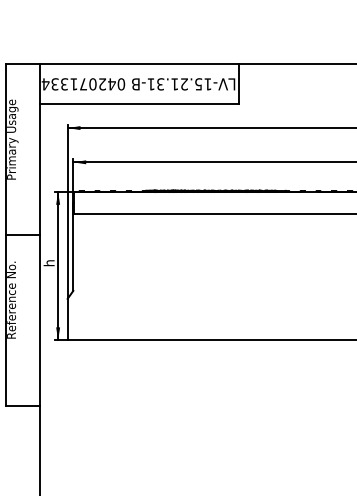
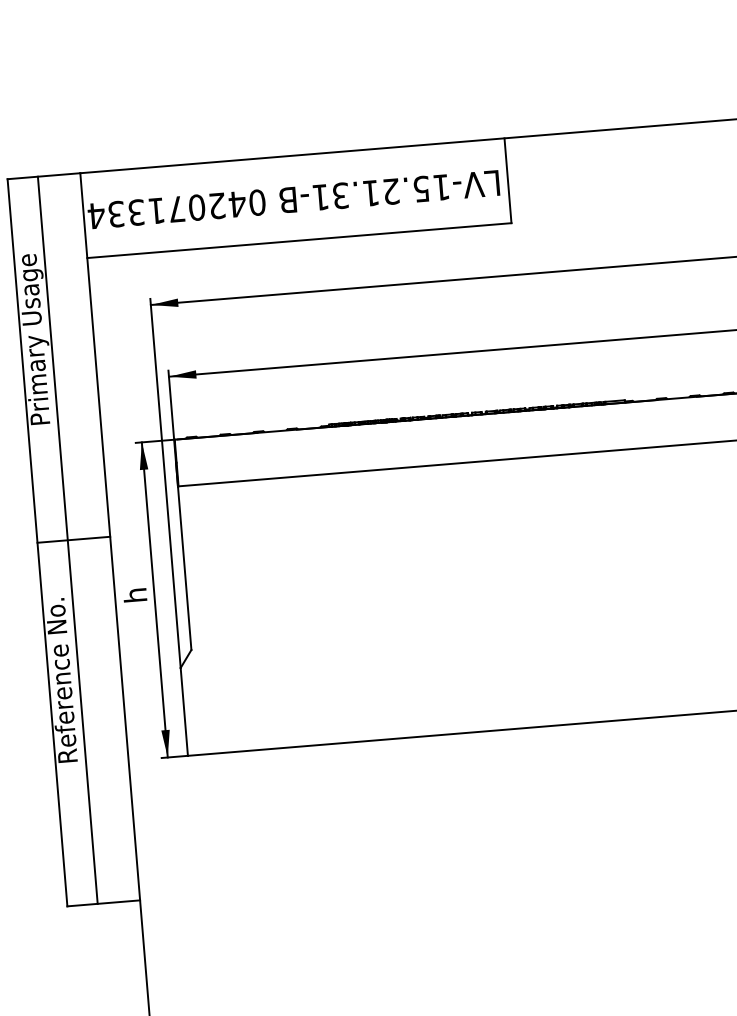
line: (19, 234) -> (67, 539), added

